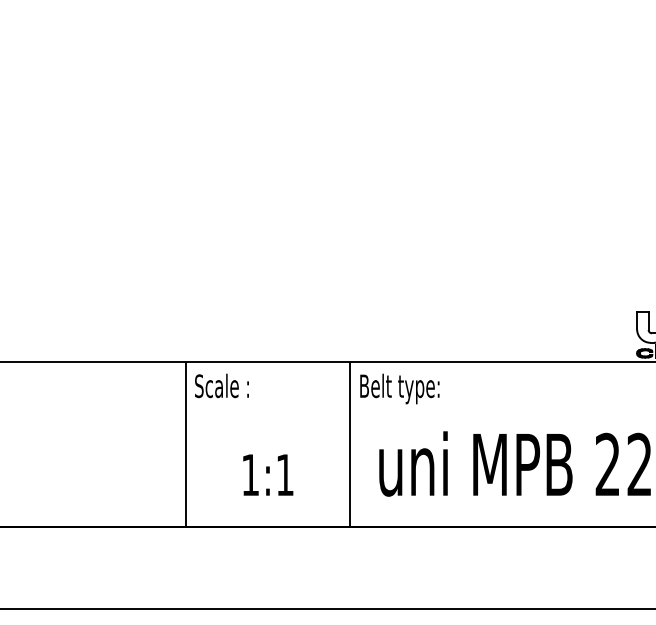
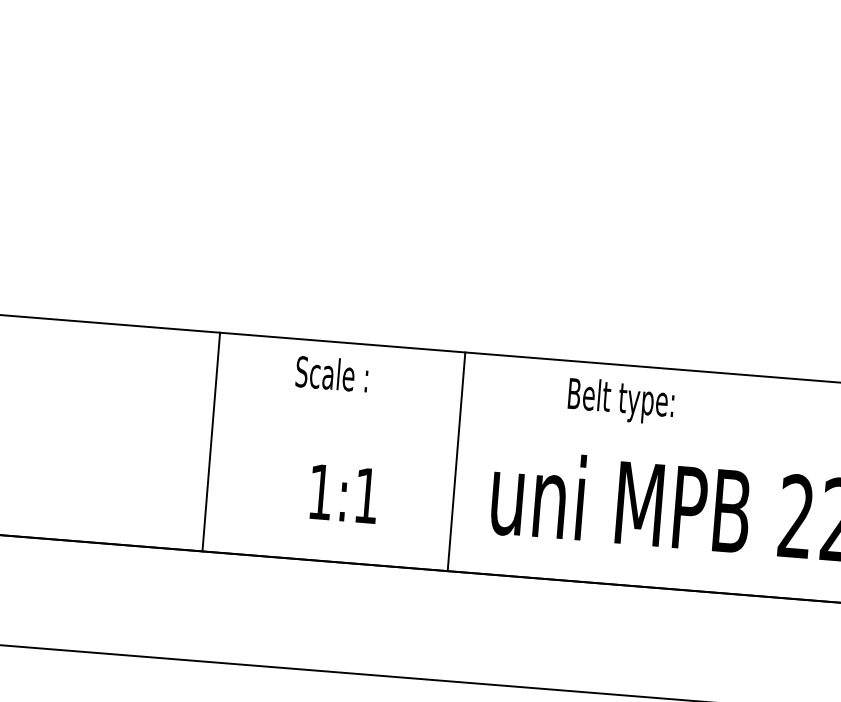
text: (221, 385) -> (331, 373), moved
text: (399, 388) -> (620, 400), moved
line: (185, 443) -> (211, 441), moved

